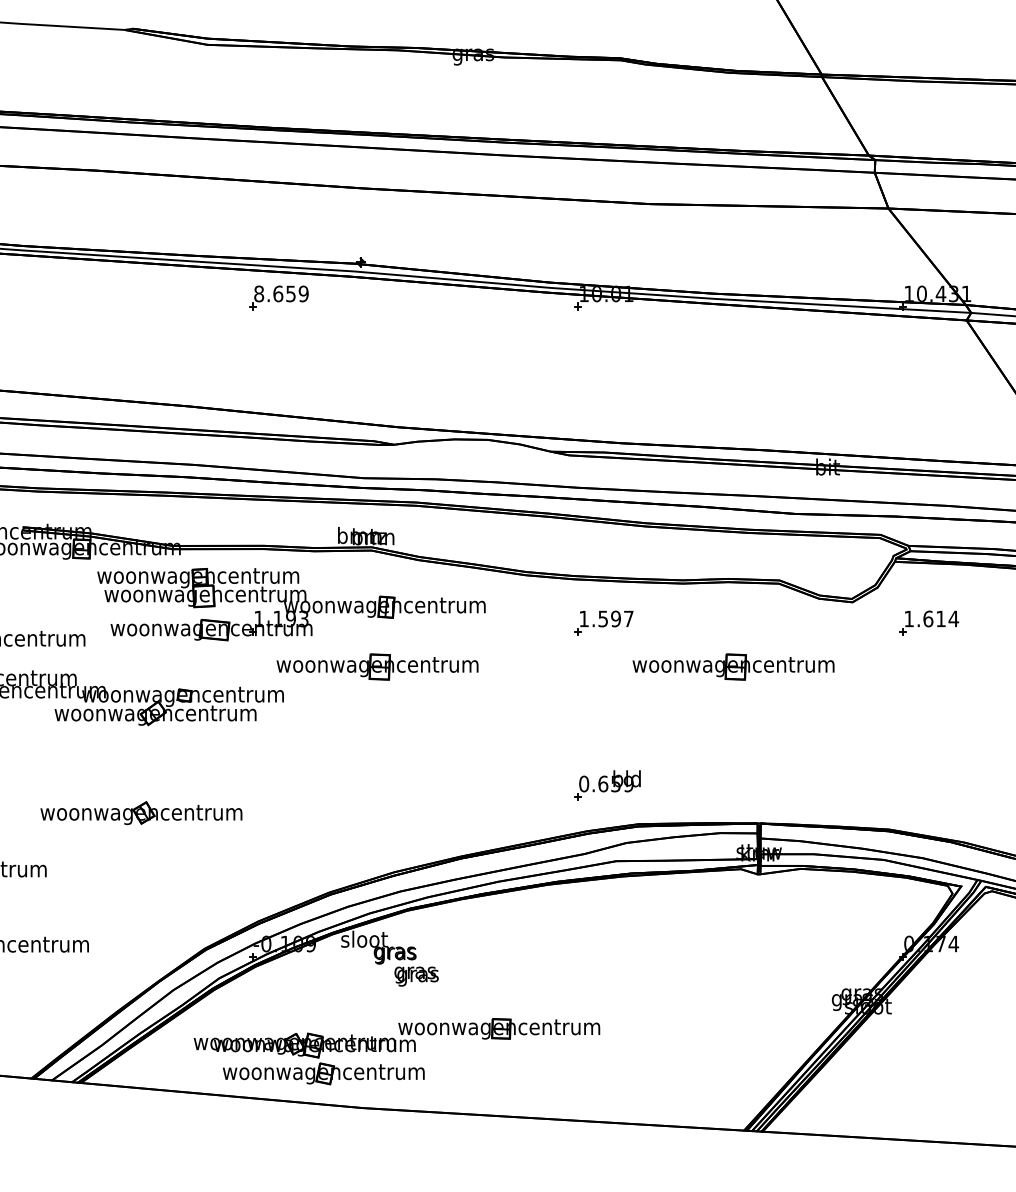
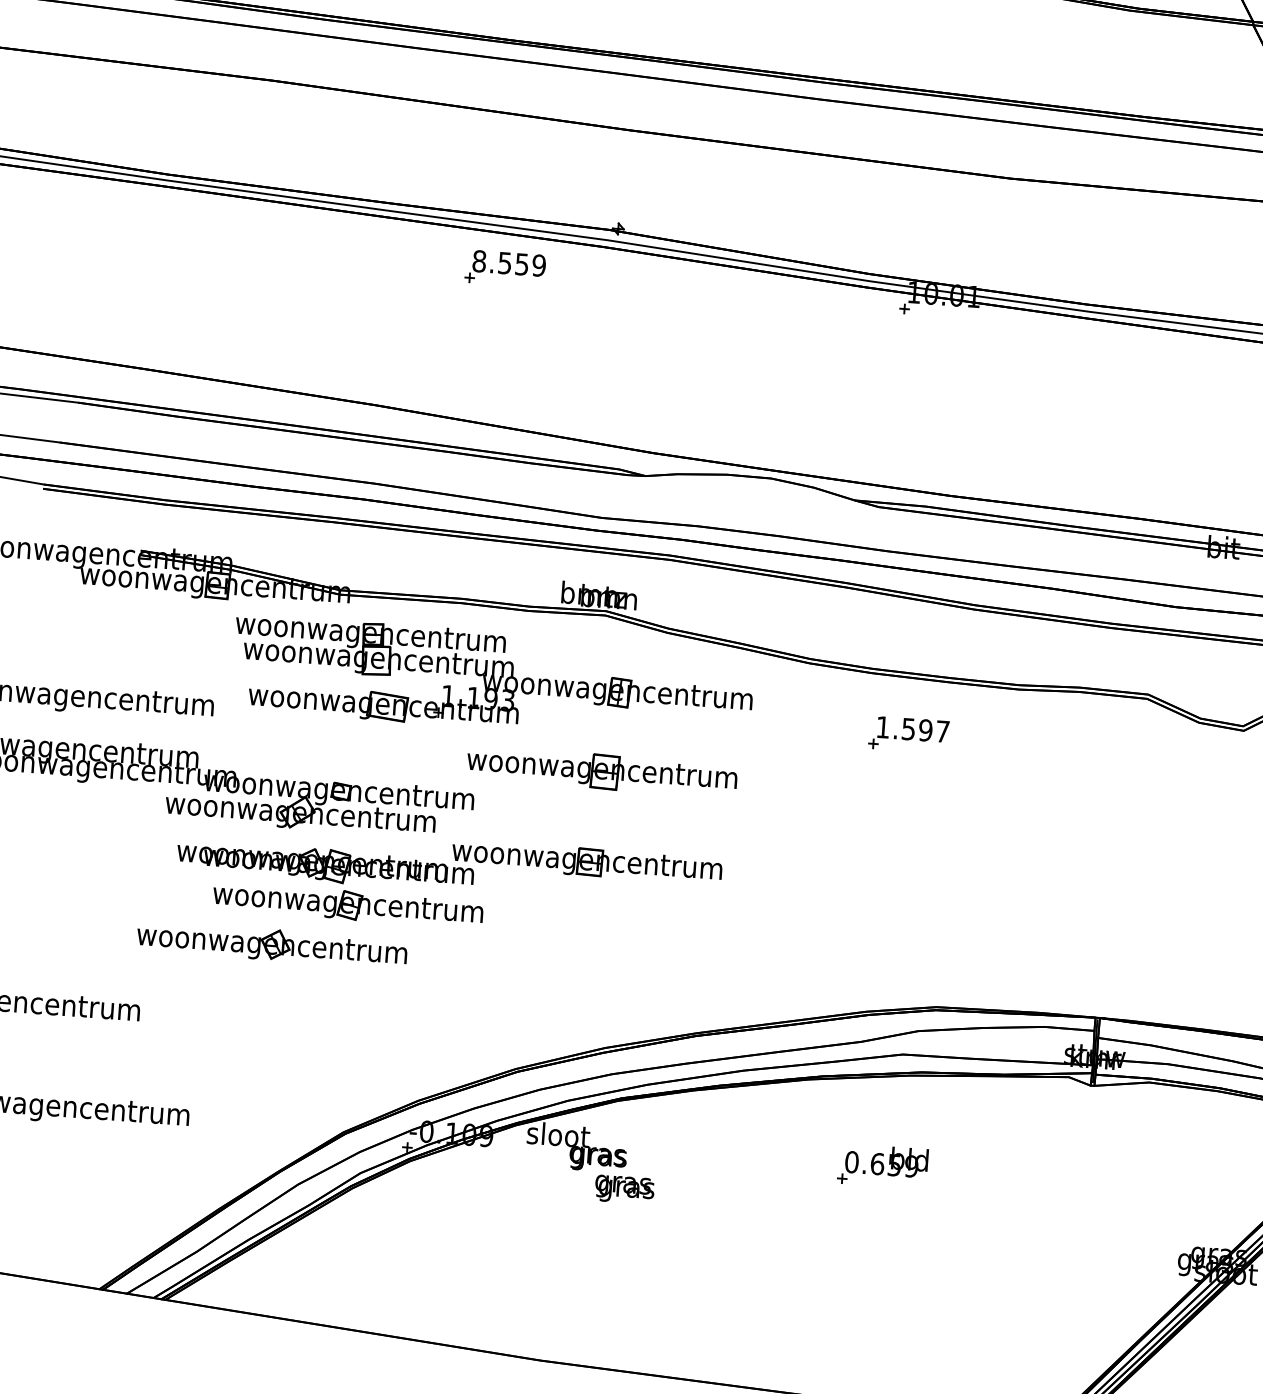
text: (278, 293) -> (505, 262), 8.659 -> 8.559
part: (733, 666) -> (1078, 805), removed
part: (607, 785) -> (883, 1166), moved
part: (396, 1051) -> (447, 882), moved

